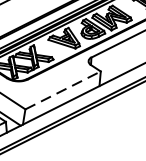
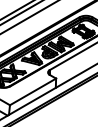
line: (63, 89) -> (33, 91), dashed -> solid

